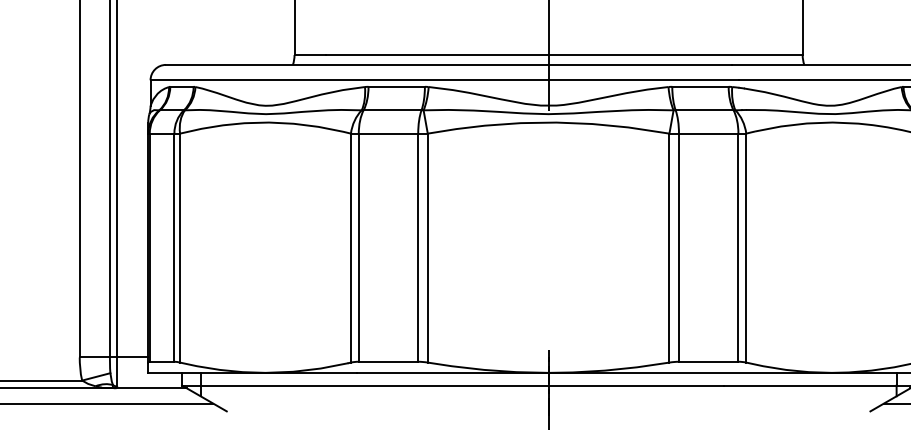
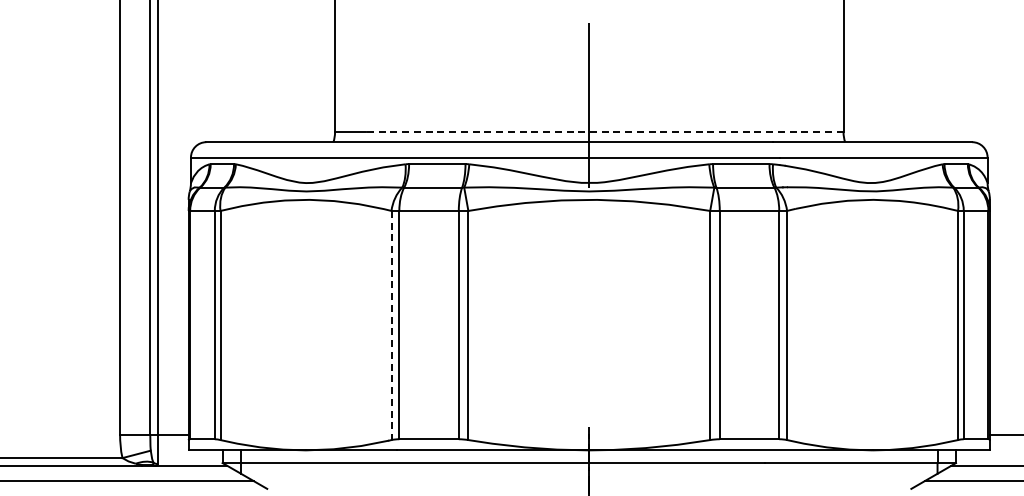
line: (563, 55) -> (604, 132), solid -> dashed
line: (350, 248) -> (391, 325), solid -> dashed

